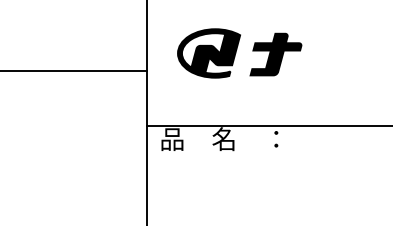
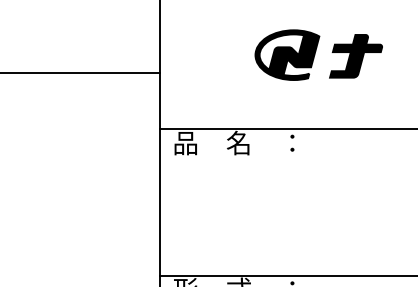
part: (239, 52) -> (318, 54), moved

